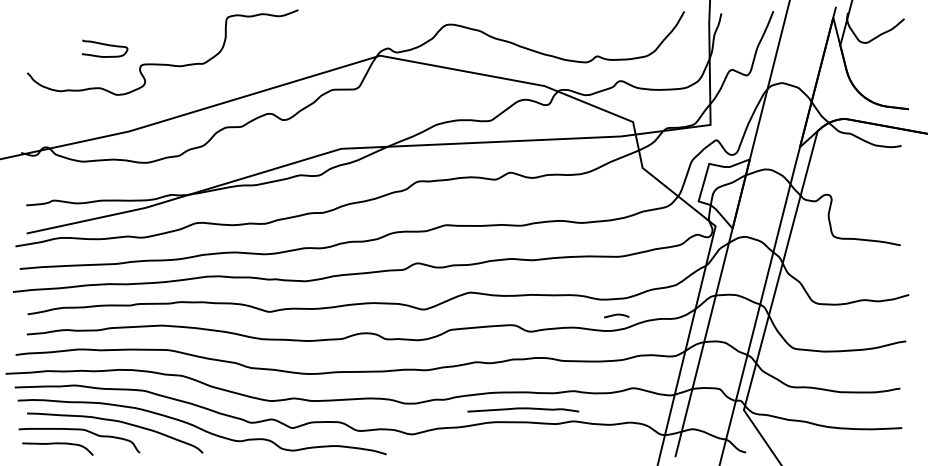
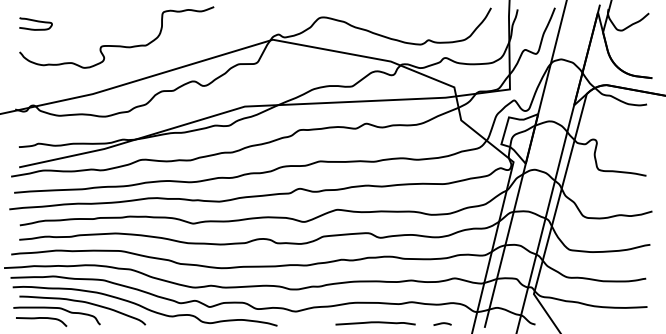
curve: (104, 45) -> (35, 21), moved
curve: (616, 315) -> (442, 323), moved
curve: (523, 409) -> (375, 323), moved

